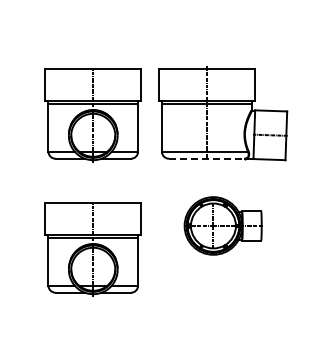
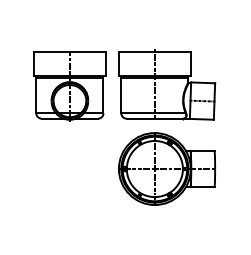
line: (206, 158) -> (154, 118), dashed -> solid
part: (223, 225) -> (167, 168), size x1.67
part: (92, 249) -> (69, 186), removed

